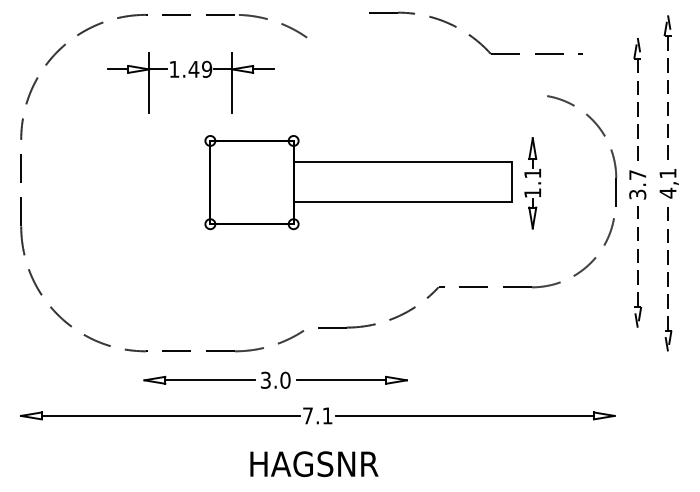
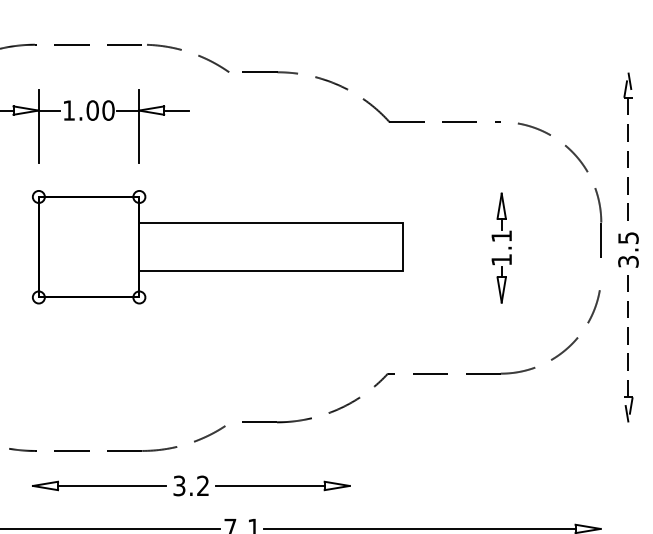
part: (475, 32) -> (371, 96), moved
text: (200, 68) -> (100, 109), 1.49 -> 1.00
part: (602, 134) -> (584, 169), moved
text: (637, 174) -> (628, 237), 3.7 -> 3.5
part: (358, 182) -> (217, 247), moved
text: (285, 379) -> (203, 484), 3.0 -> 3.2

